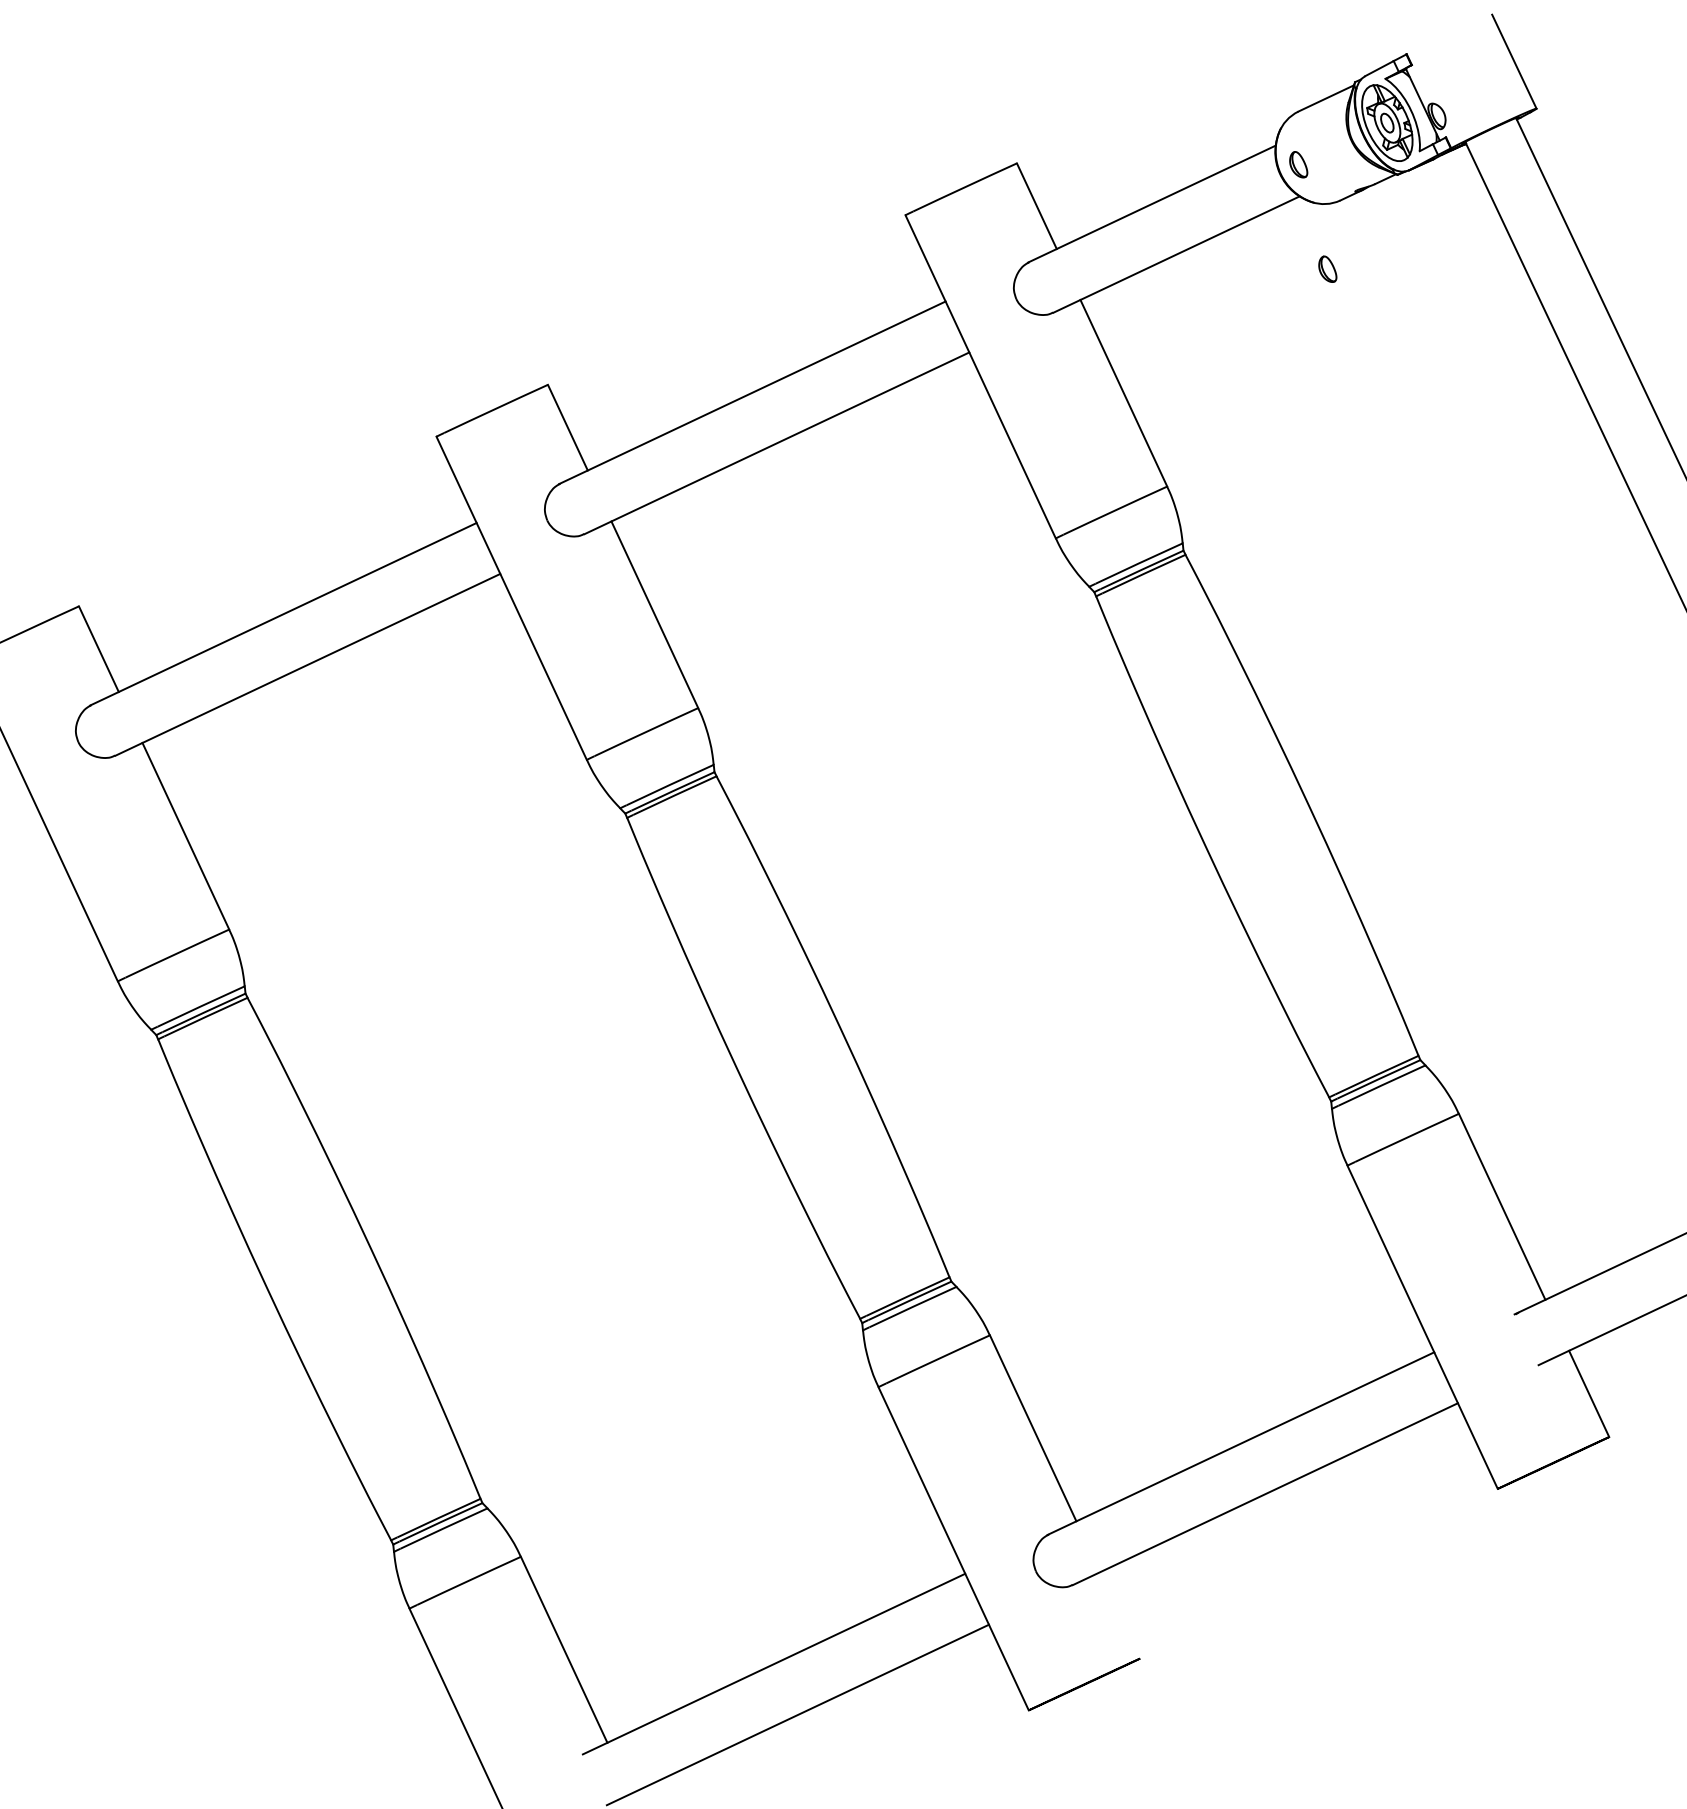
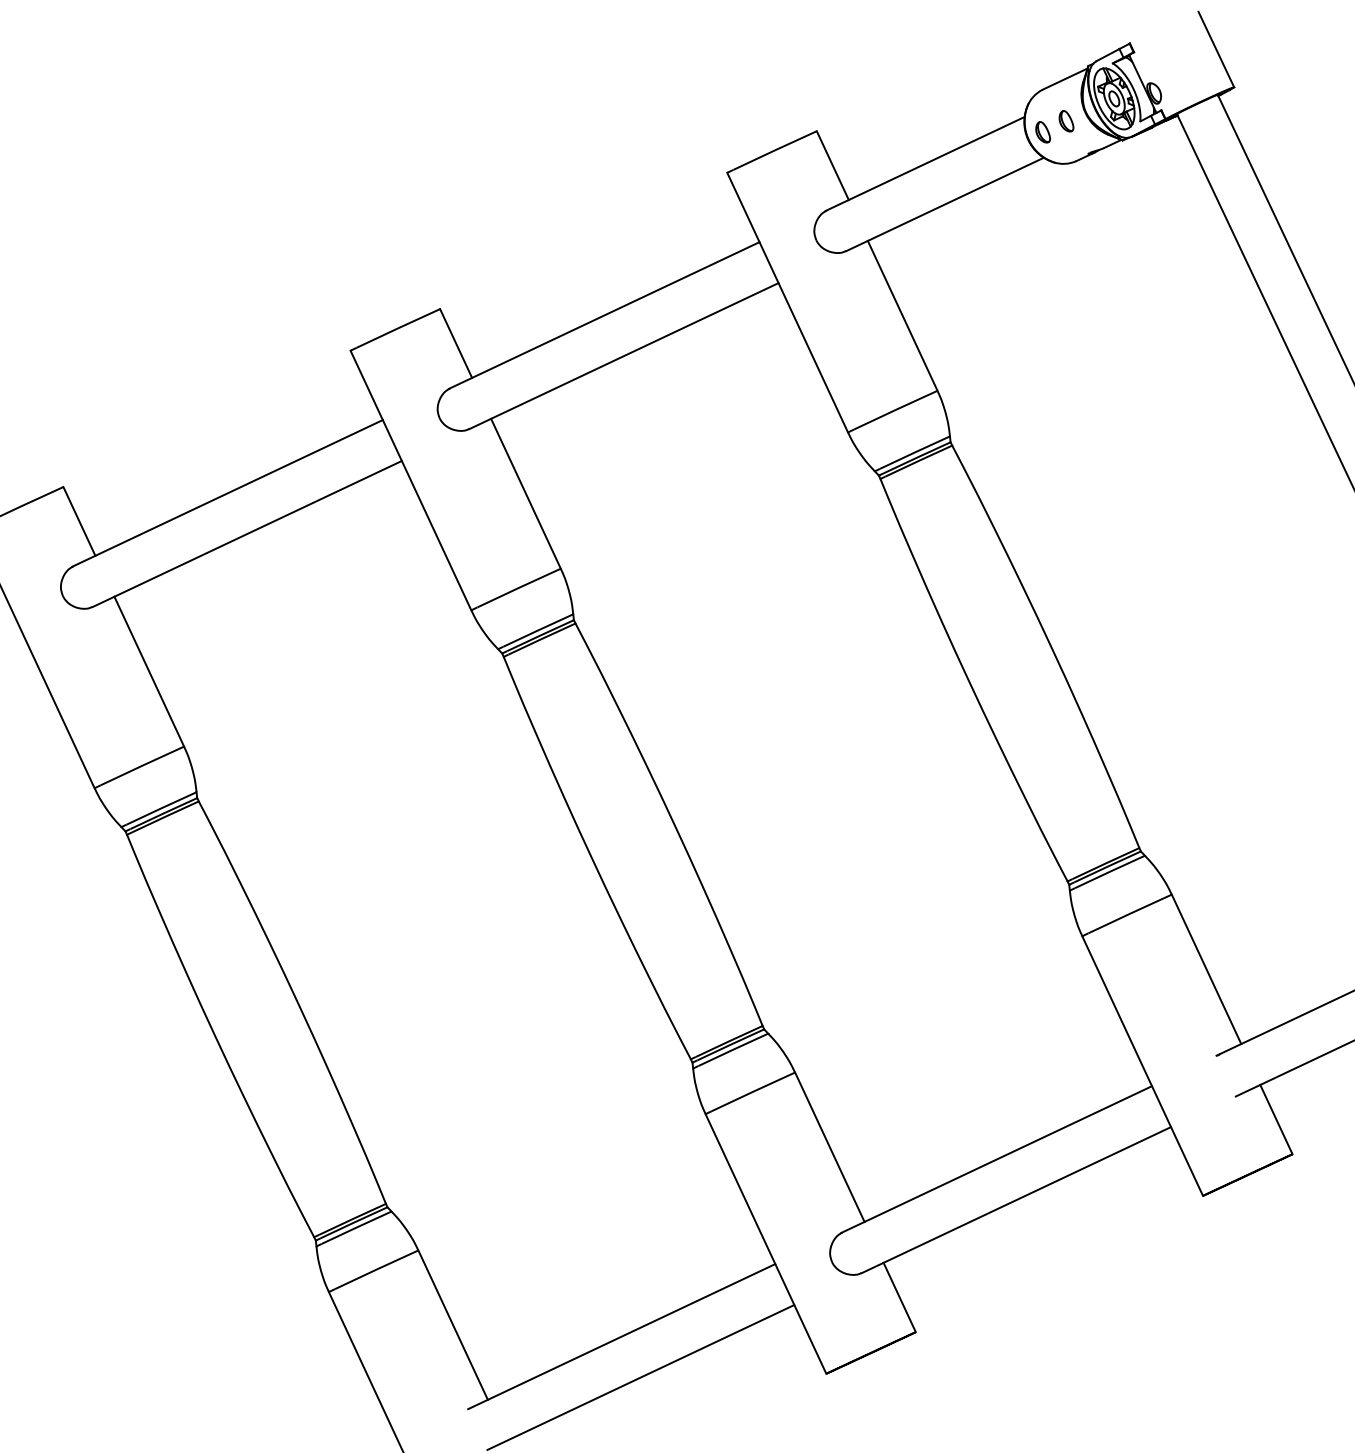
part: (1327, 269) -> (1066, 121), moved
line: (1119, 1615) -> (899, 1297), added

